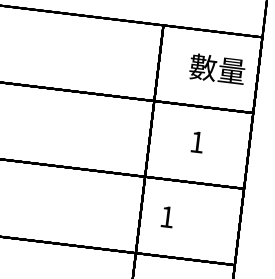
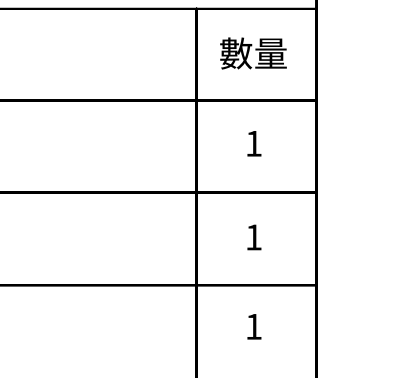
text: (217, 69) -> (253, 53), moved
text: (167, 217) -> (254, 237), moved

